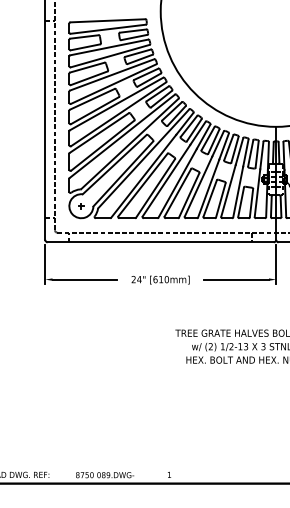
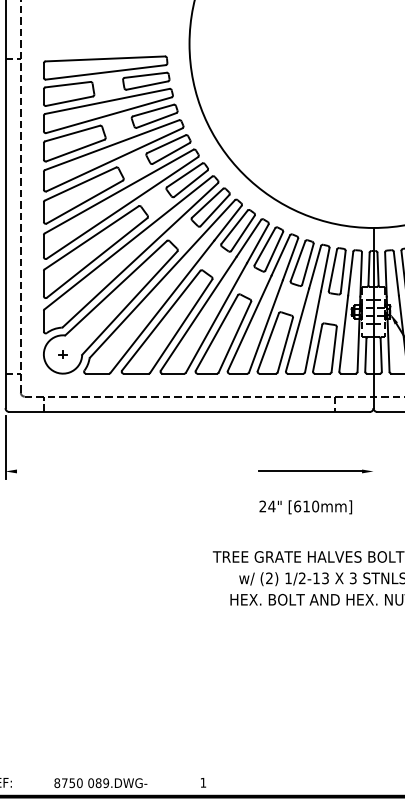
line: (276, 264) -> (374, 447), removed
line: (84, 279) -> (67, 471), removed
text: (160, 279) -> (305, 506), moved

